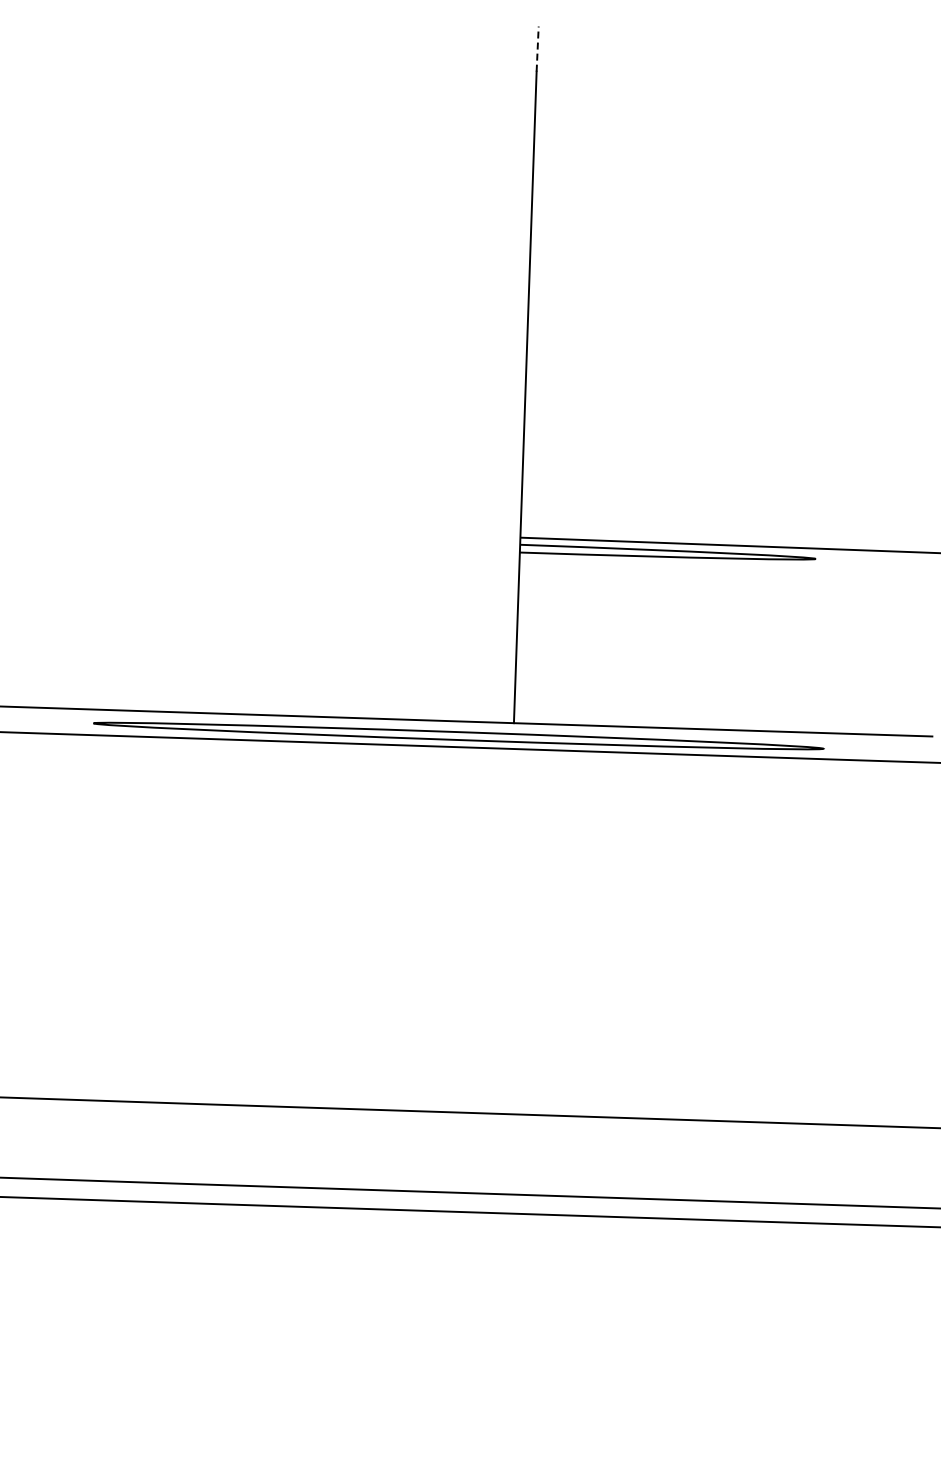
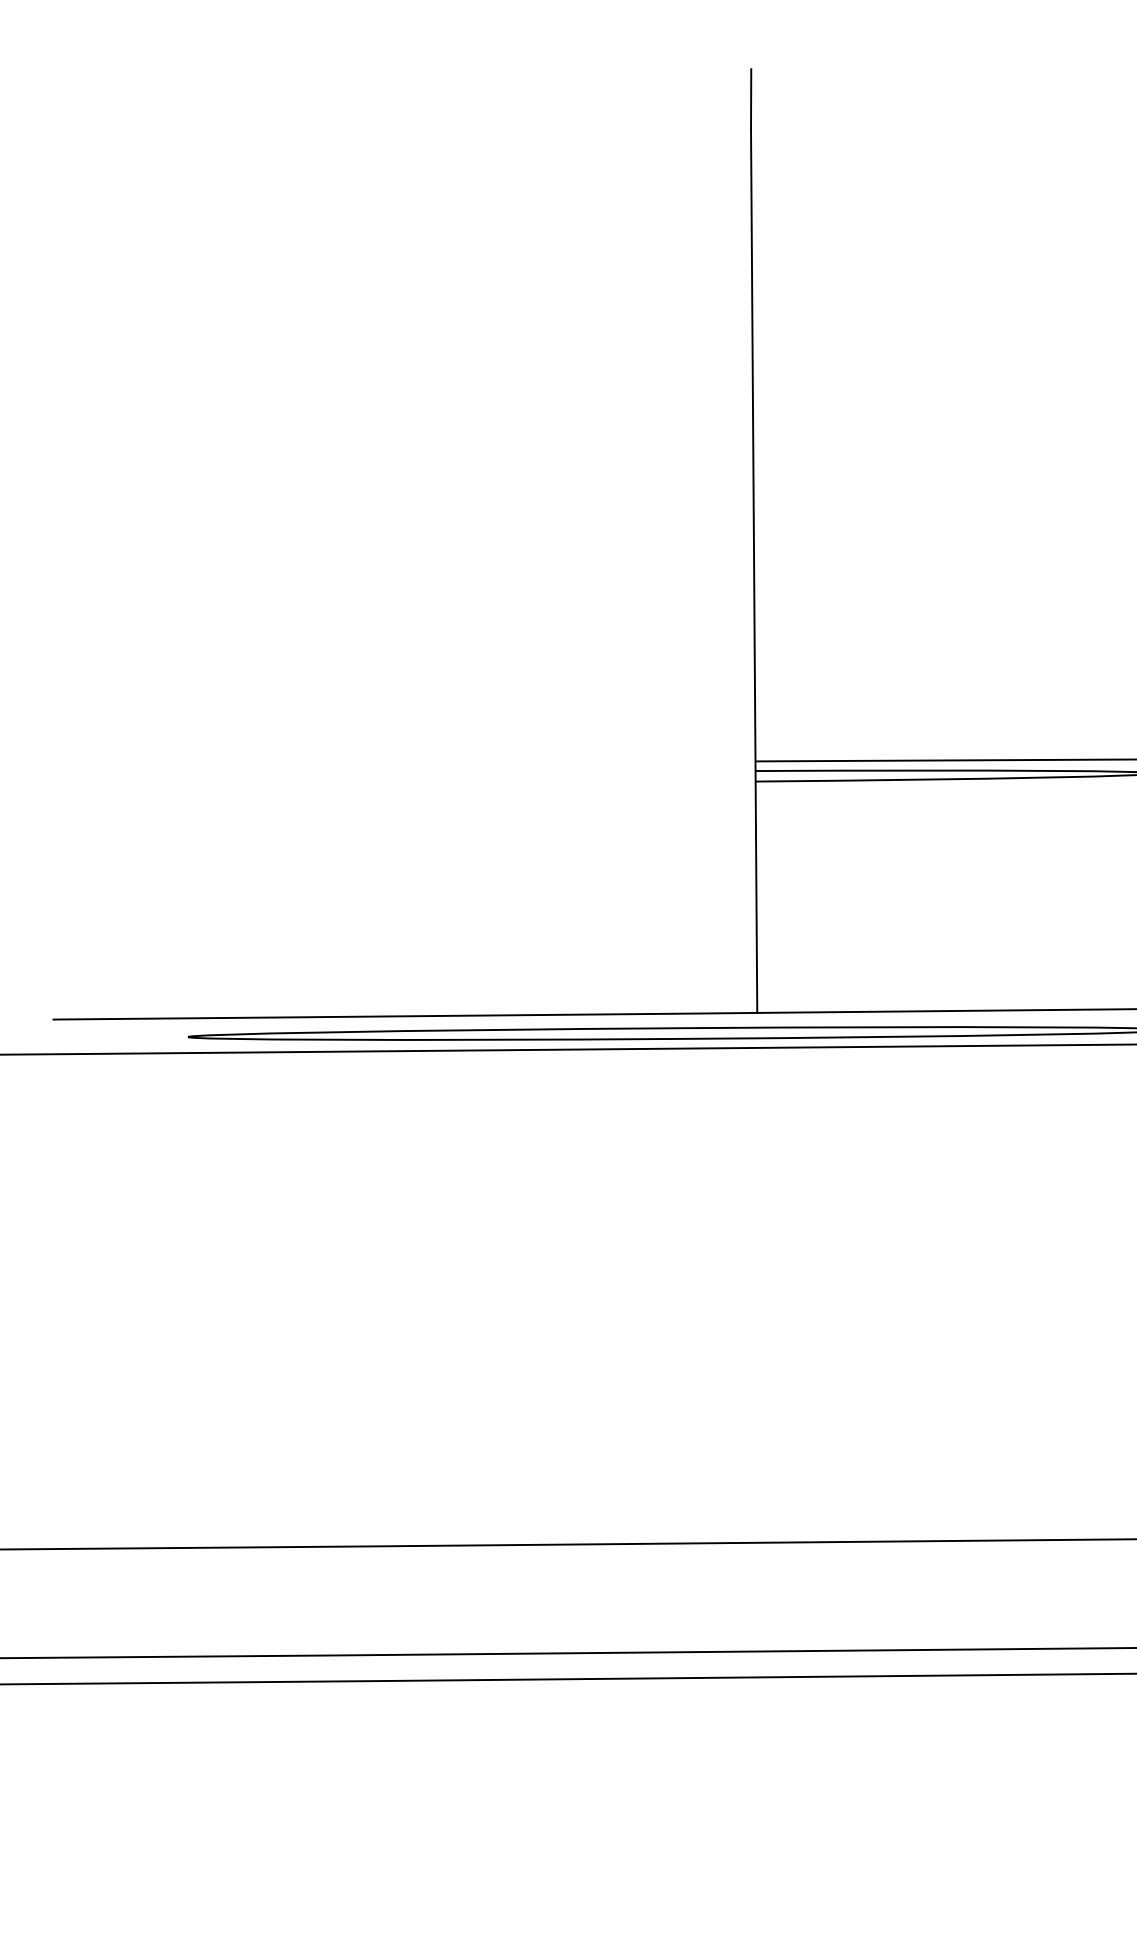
line: (537, 49) -> (750, 99), dashed -> solid

